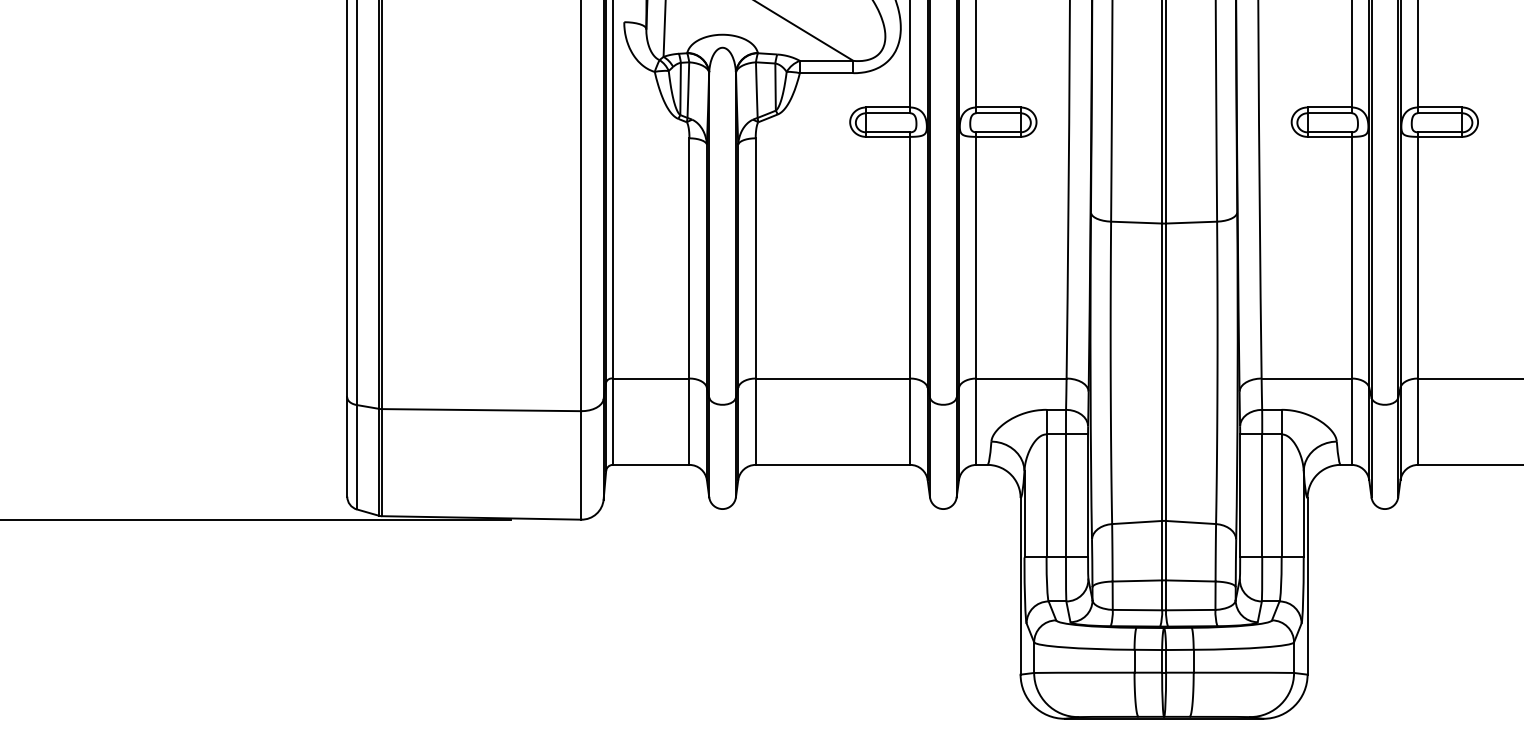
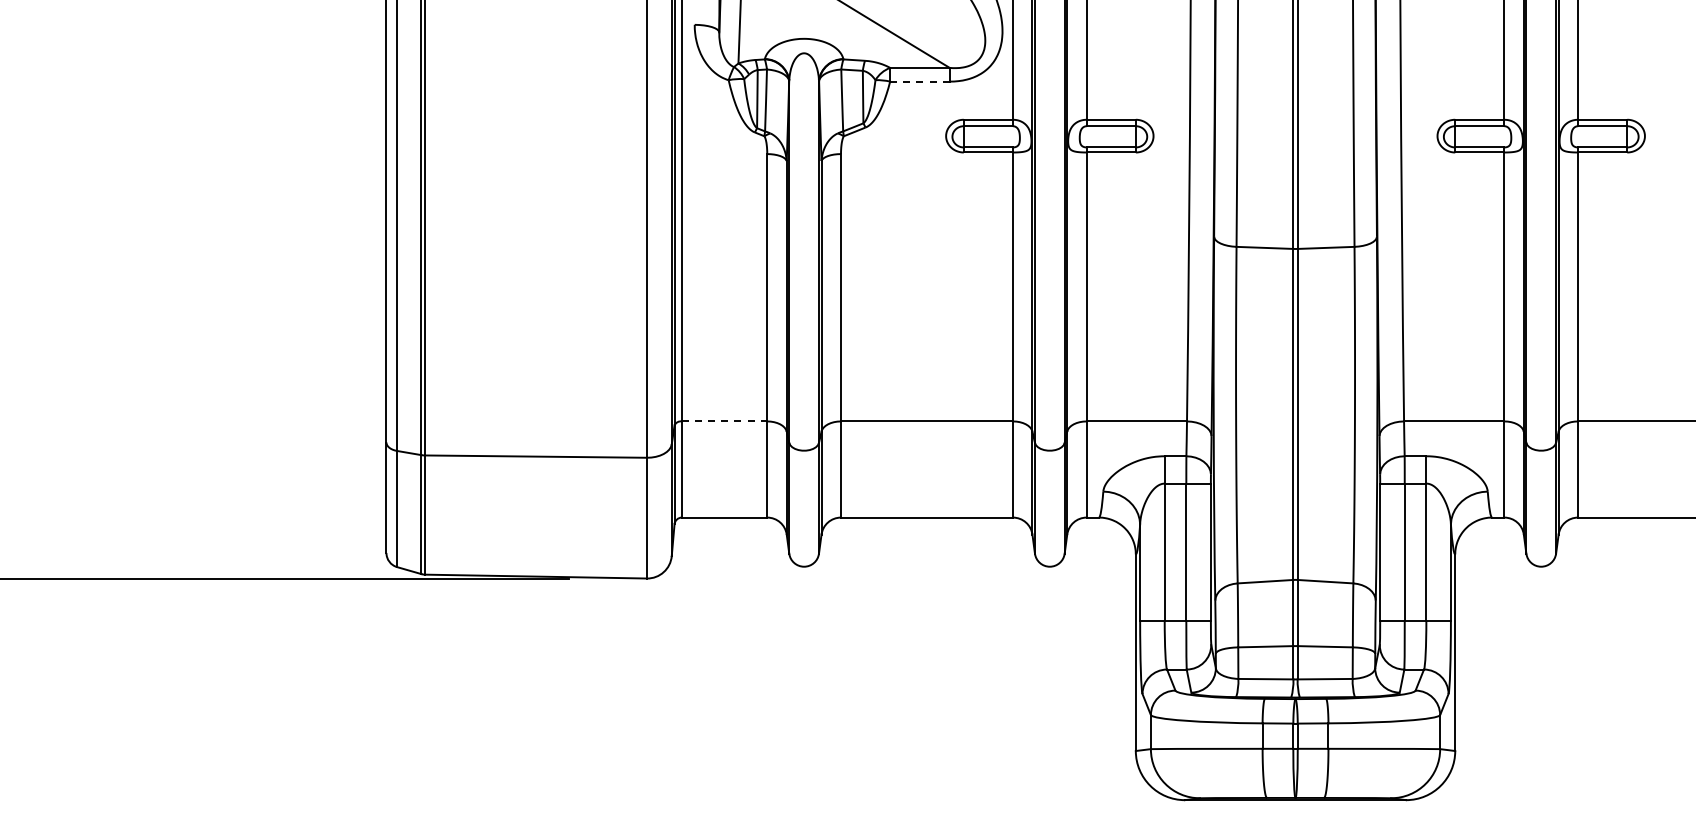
line: (826, 73) -> (919, 81), solid -> dashed
line: (651, 378) -> (724, 421), solid -> dashed

